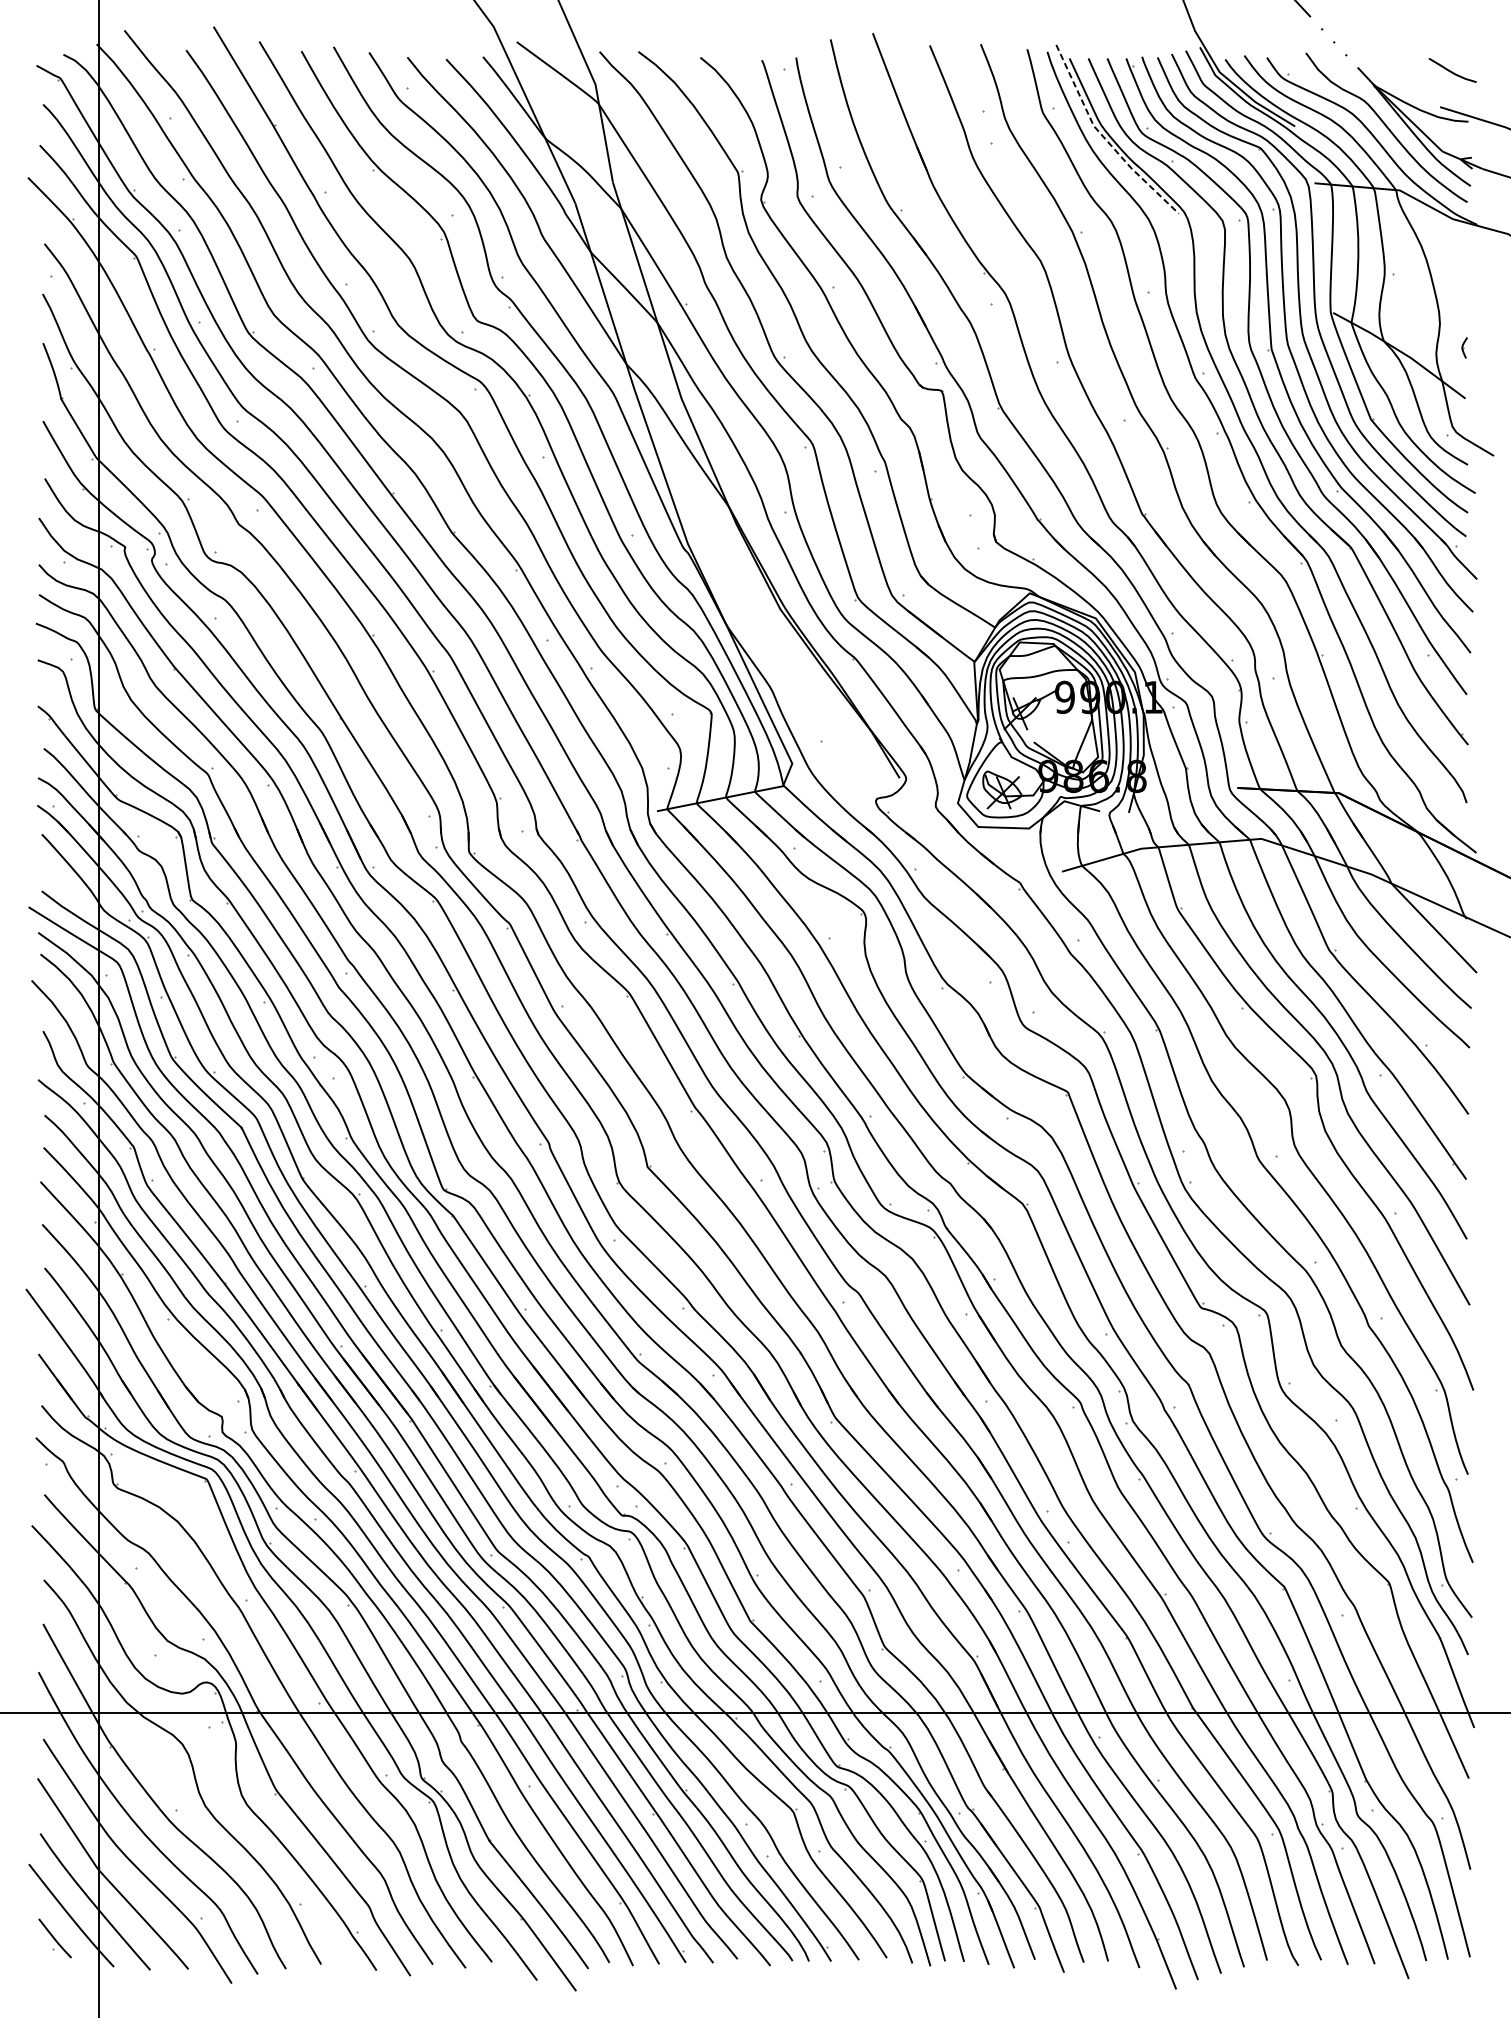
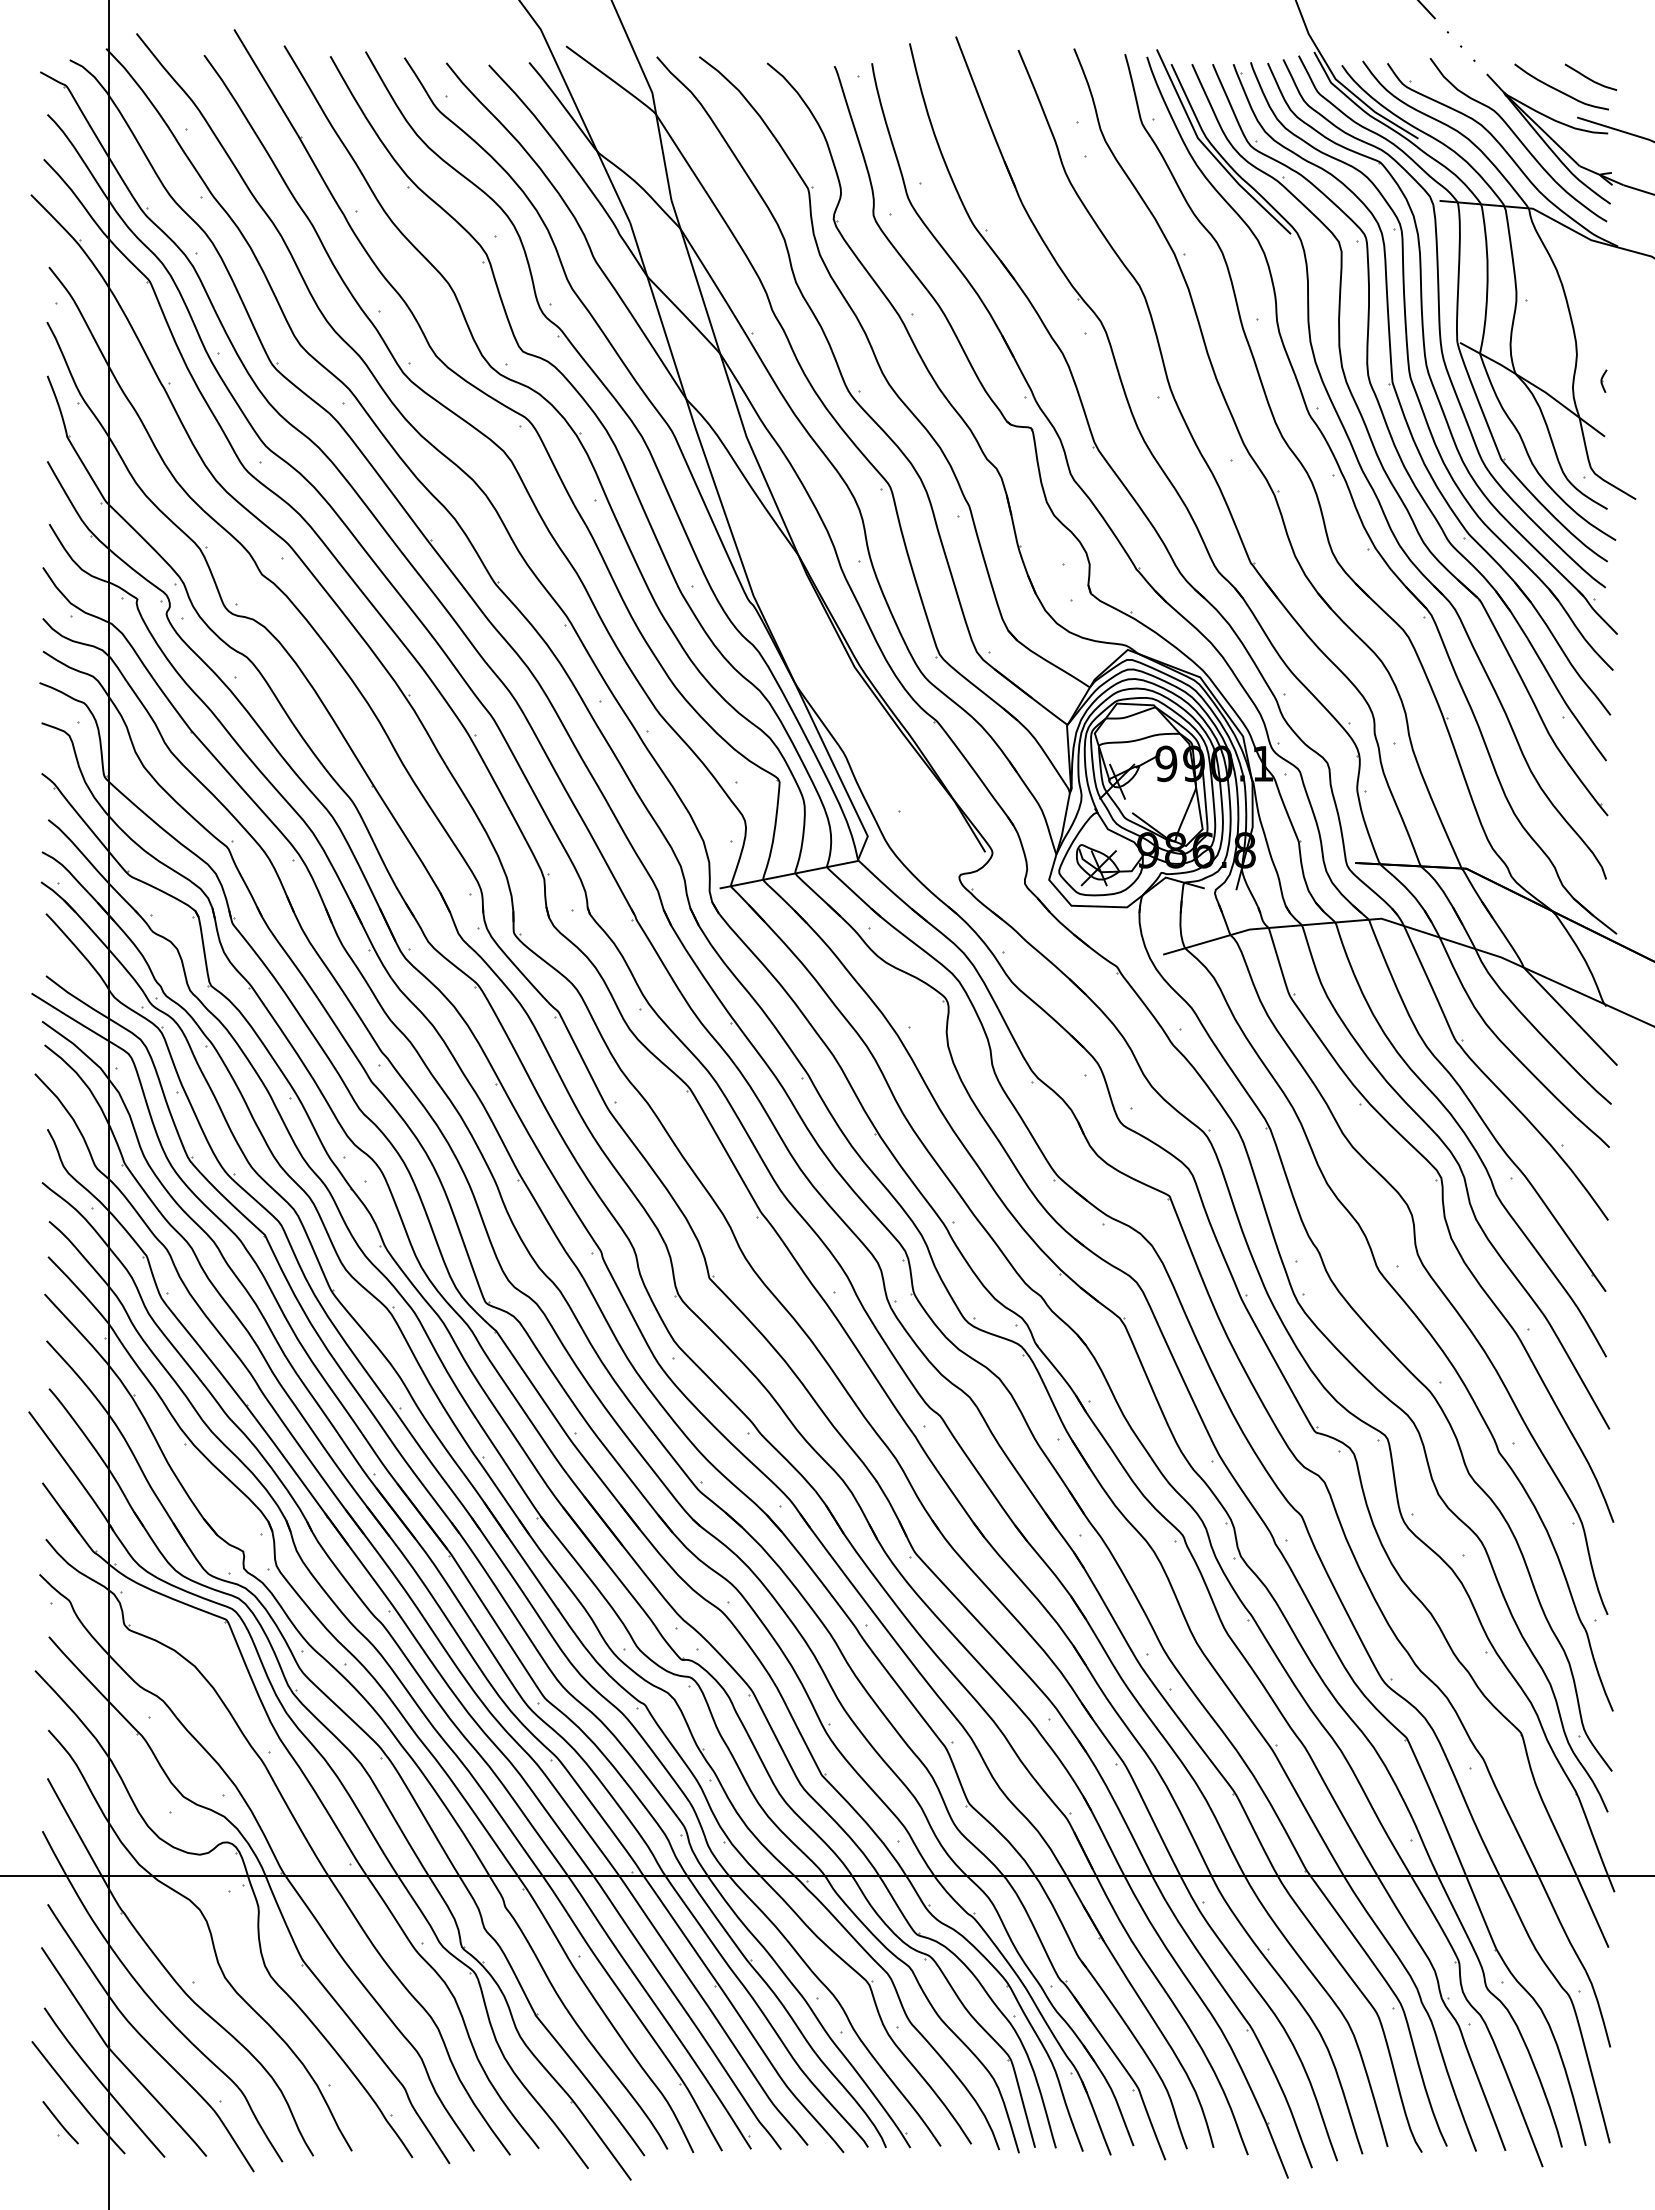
curve: (1424, 82) -> (1560, 90), added
line: (1105, 139) -> (1210, 152), dashed -> solid

